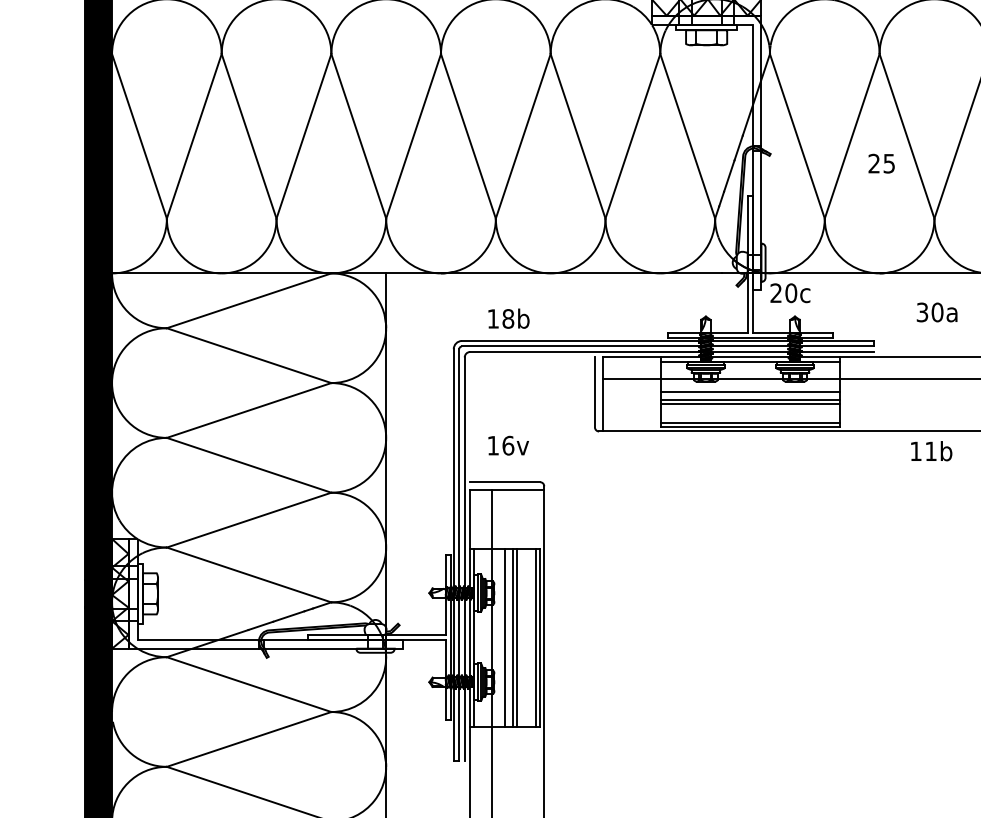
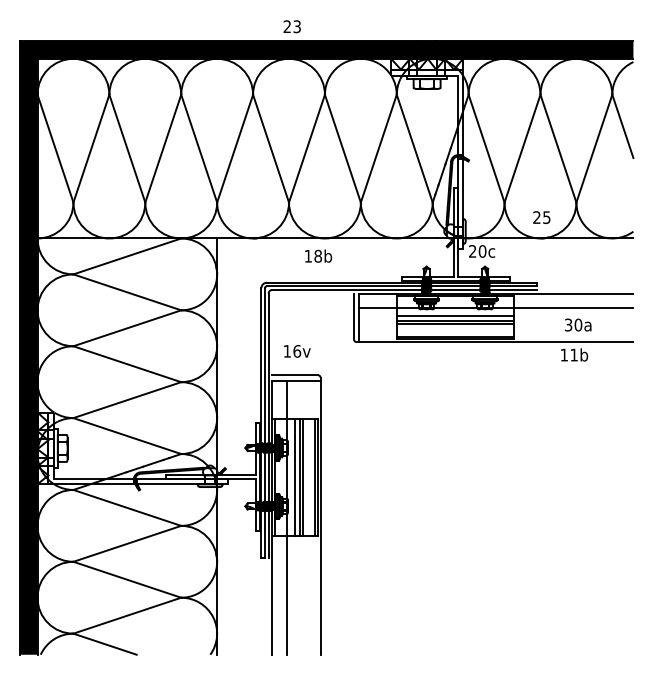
text: (881, 163) -> (541, 217), moved
text: (936, 311) -> (577, 324), moved
text: (508, 317) -> (318, 255), moved

